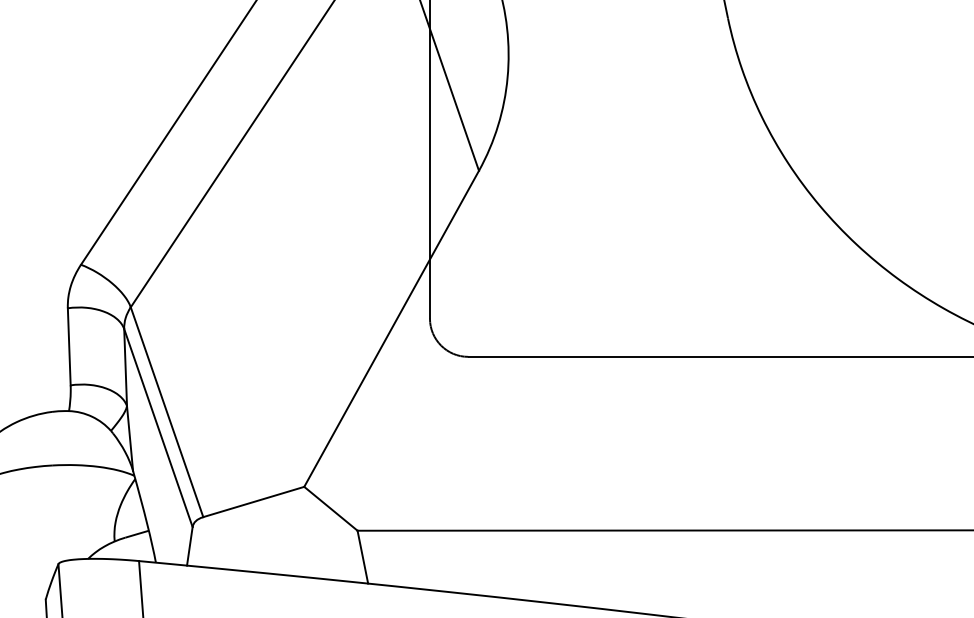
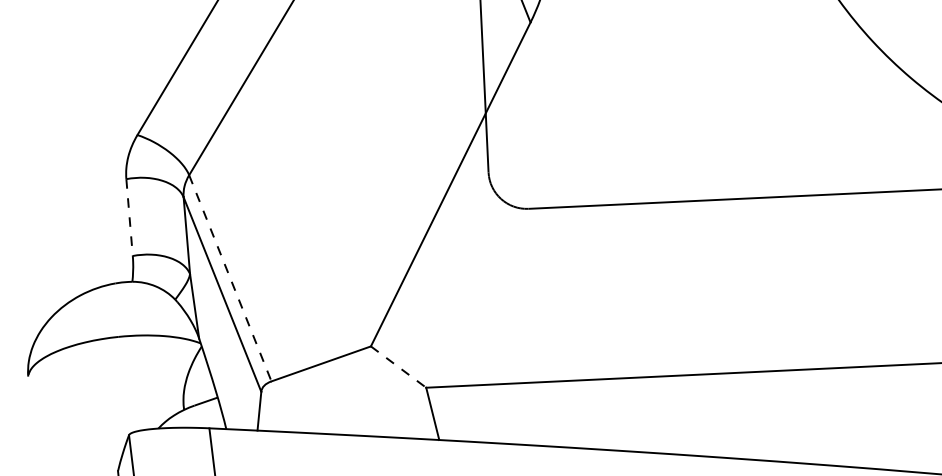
line: (69, 346) -> (129, 217), solid -> dashed
line: (167, 412) -> (230, 278), solid -> dashed
line: (330, 508) -> (398, 366), solid -> dashed

